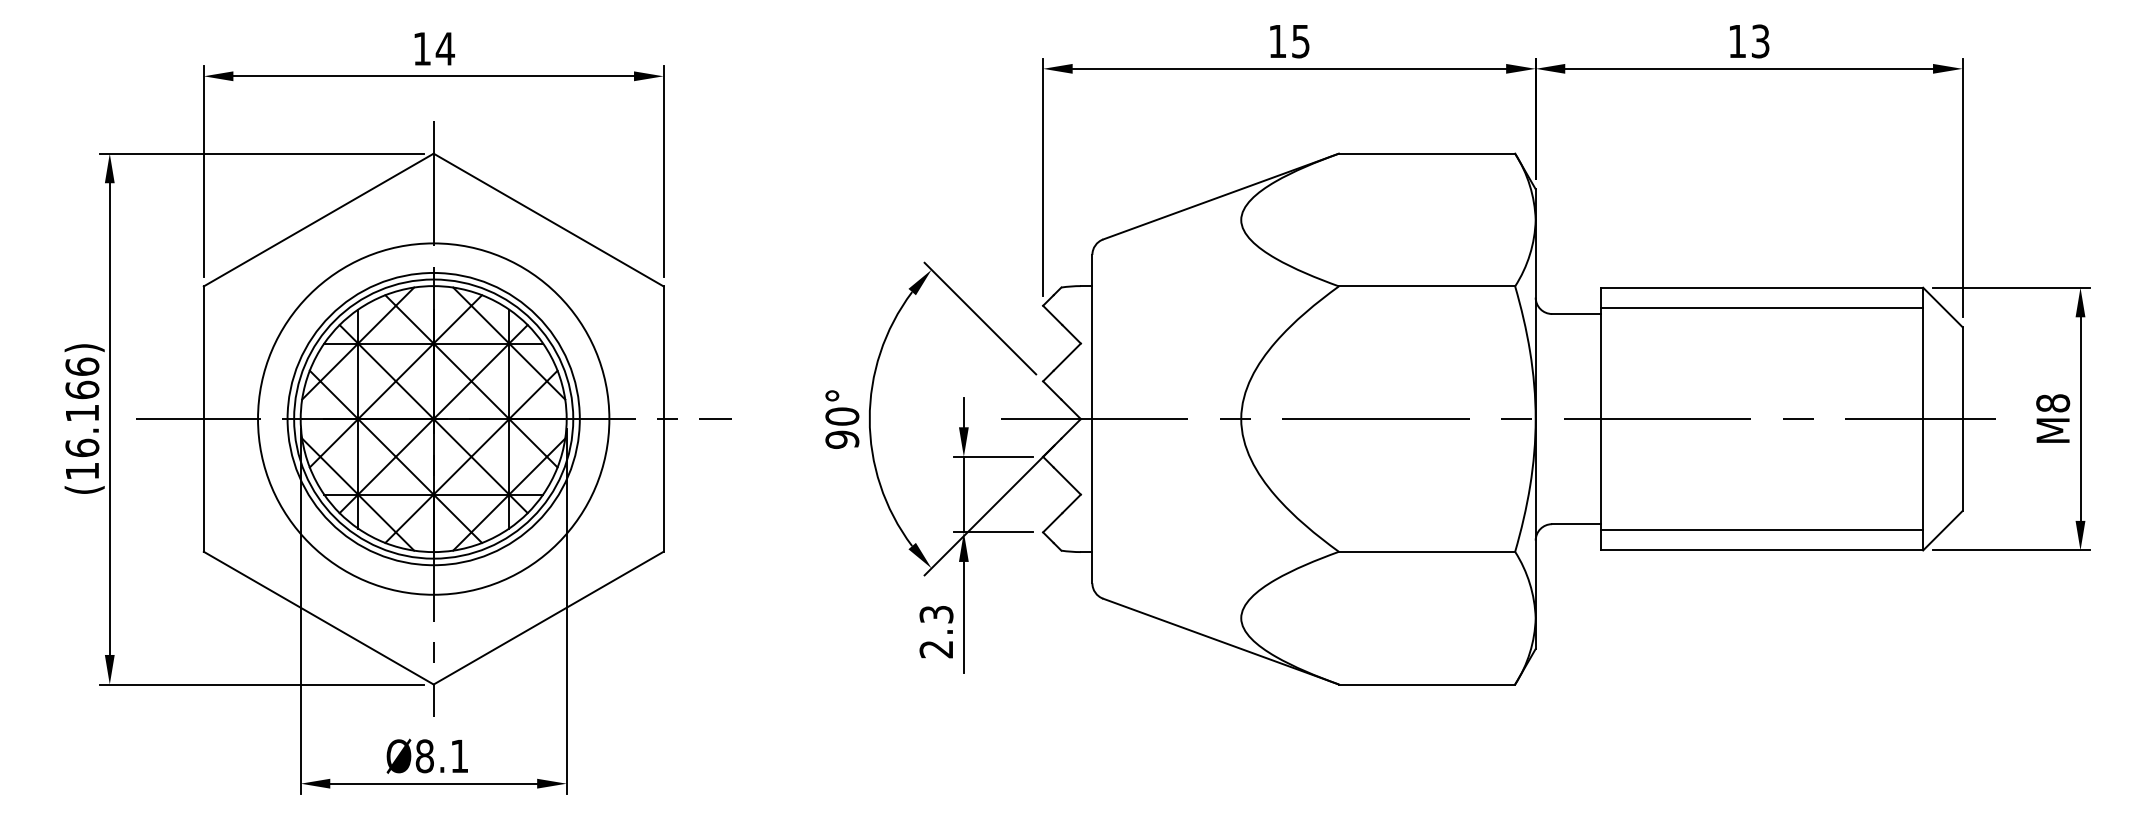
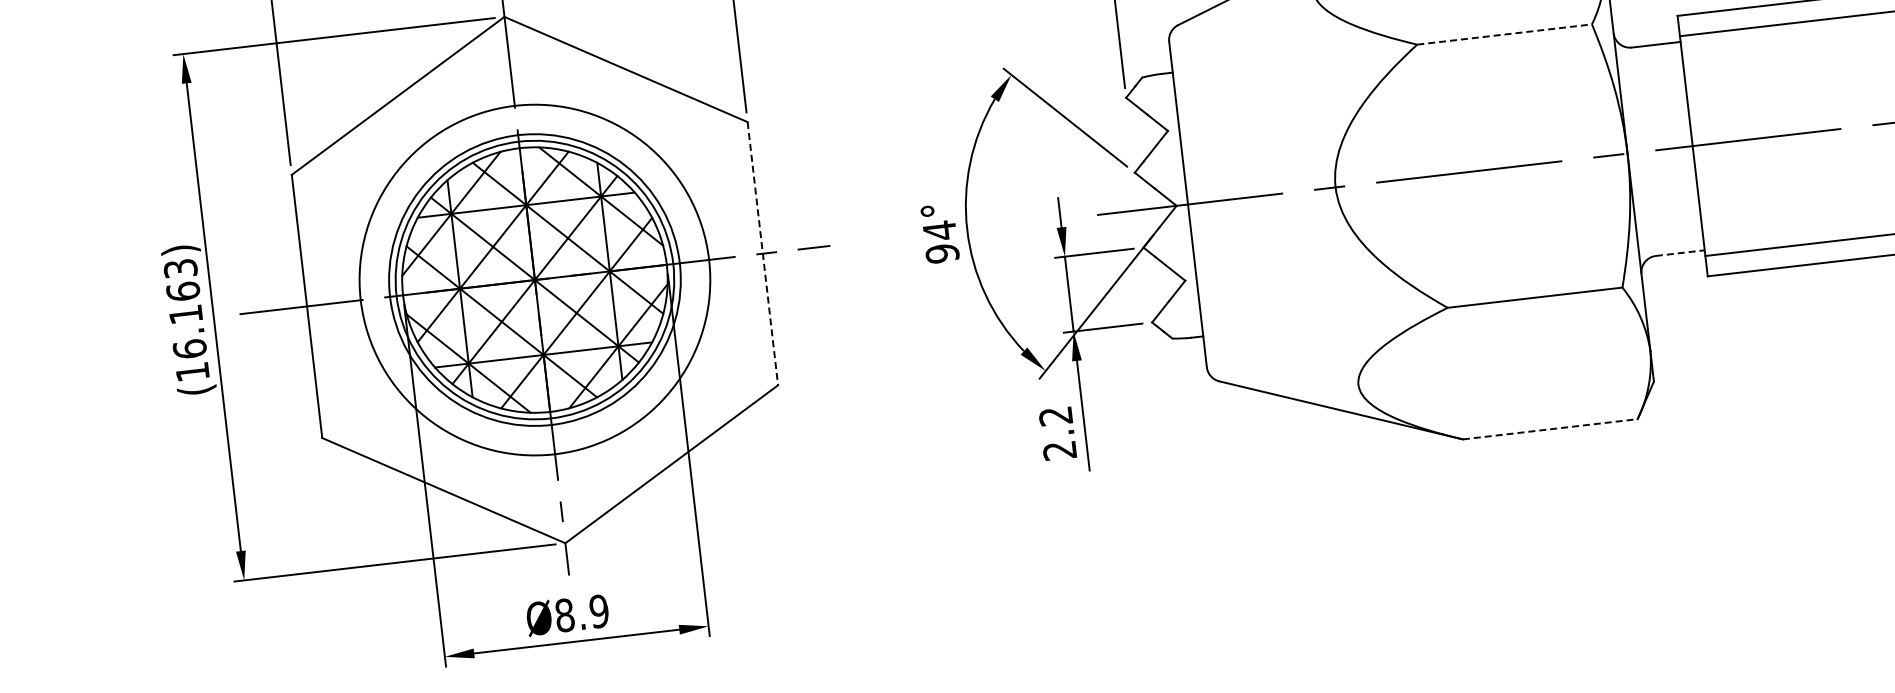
line: (1427, 286) -> (1505, 34), solid -> dashed
text: (82, 366) -> (180, 268), (16.166) -> (16.163)
text: (842, 416) -> (939, 230), 90° -> 94°
line: (663, 419) -> (762, 254), solid -> dashed
line: (1576, 524) -> (1680, 253), solid -> dashed
text: (936, 614) -> (1055, 416), 2.3 -> 2.2
line: (1427, 684) -> (1550, 429), solid -> dashed
text: (459, 756) -> (599, 611), Ø8.1 -> Ø8.9

